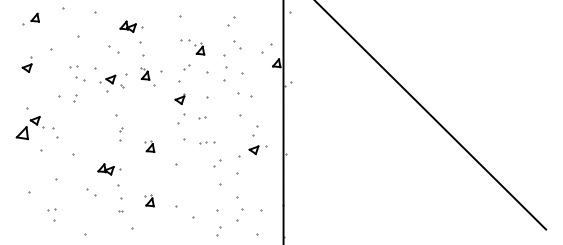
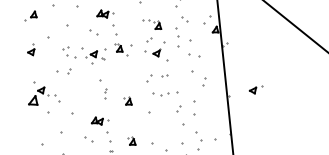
part: (80, 78) -> (71, 56), size x1.6
part: (179, 98) -> (156, 52), moved
part: (207, 142) -> (170, 93), size x1.6
part: (257, 149) -> (255, 90), moved

